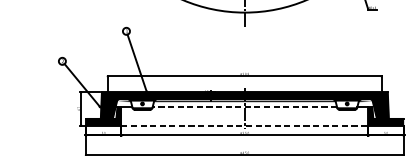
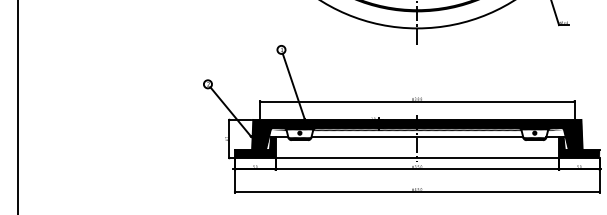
line: (244, 106) -> (417, 136), dashed -> solid
line: (244, 125) -> (417, 158), dashed -> solid

